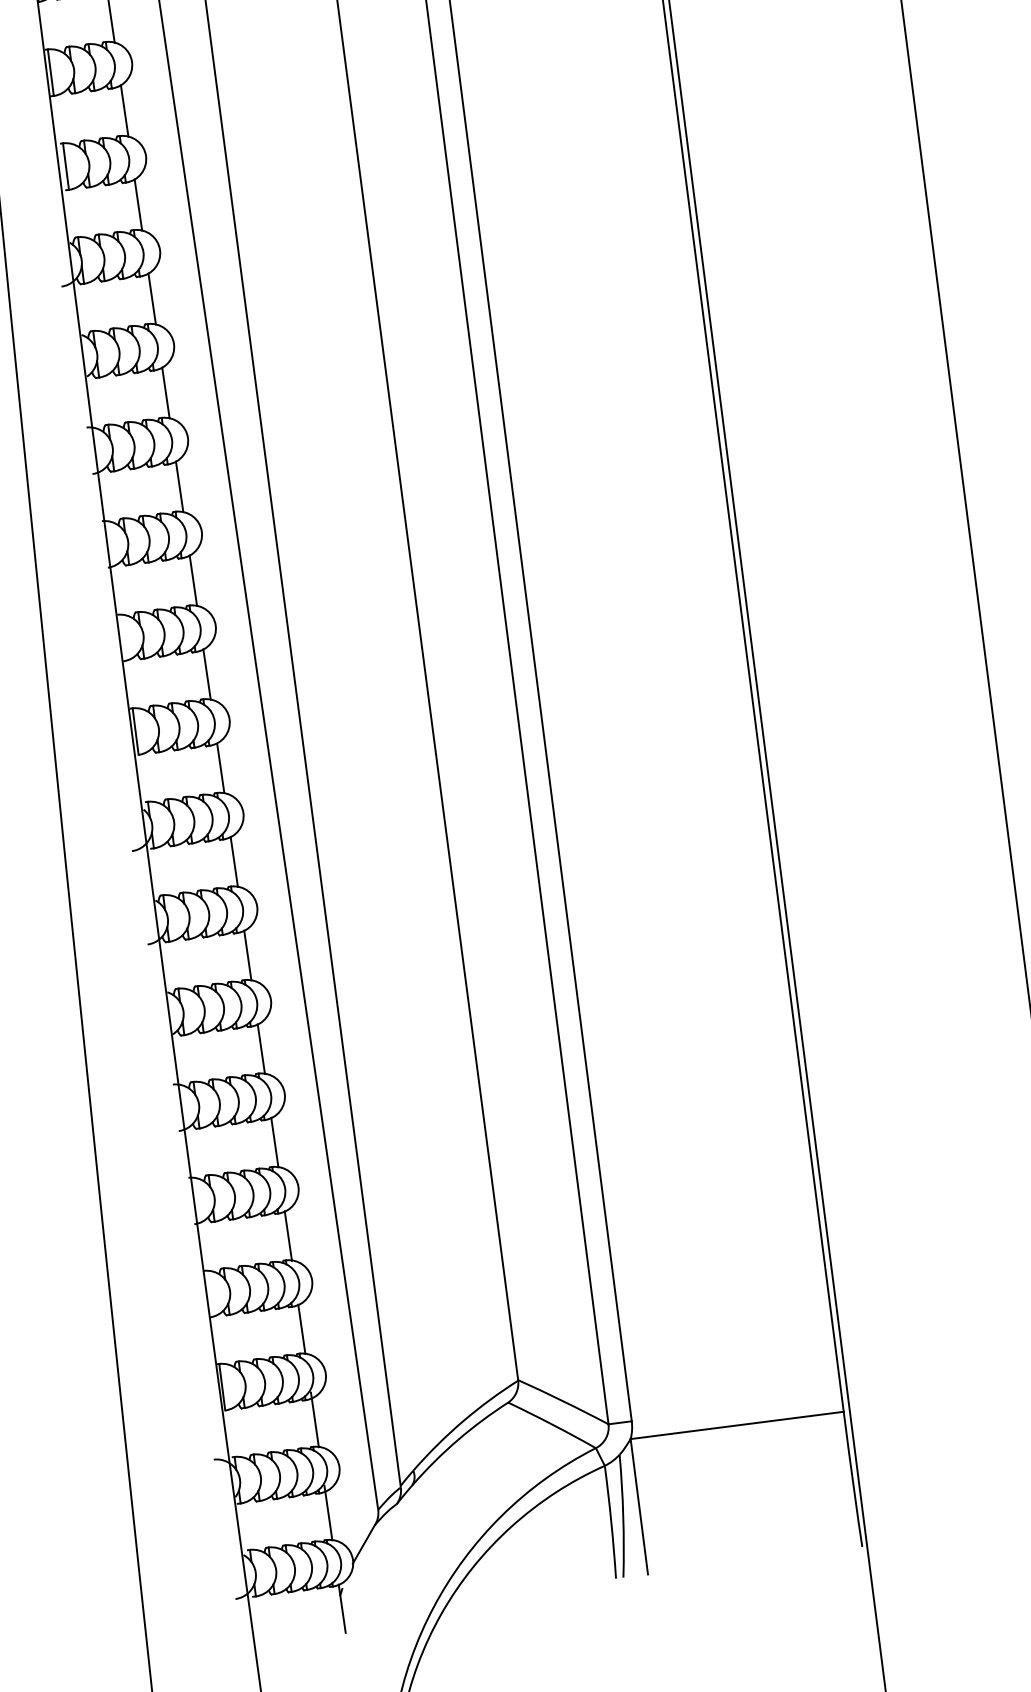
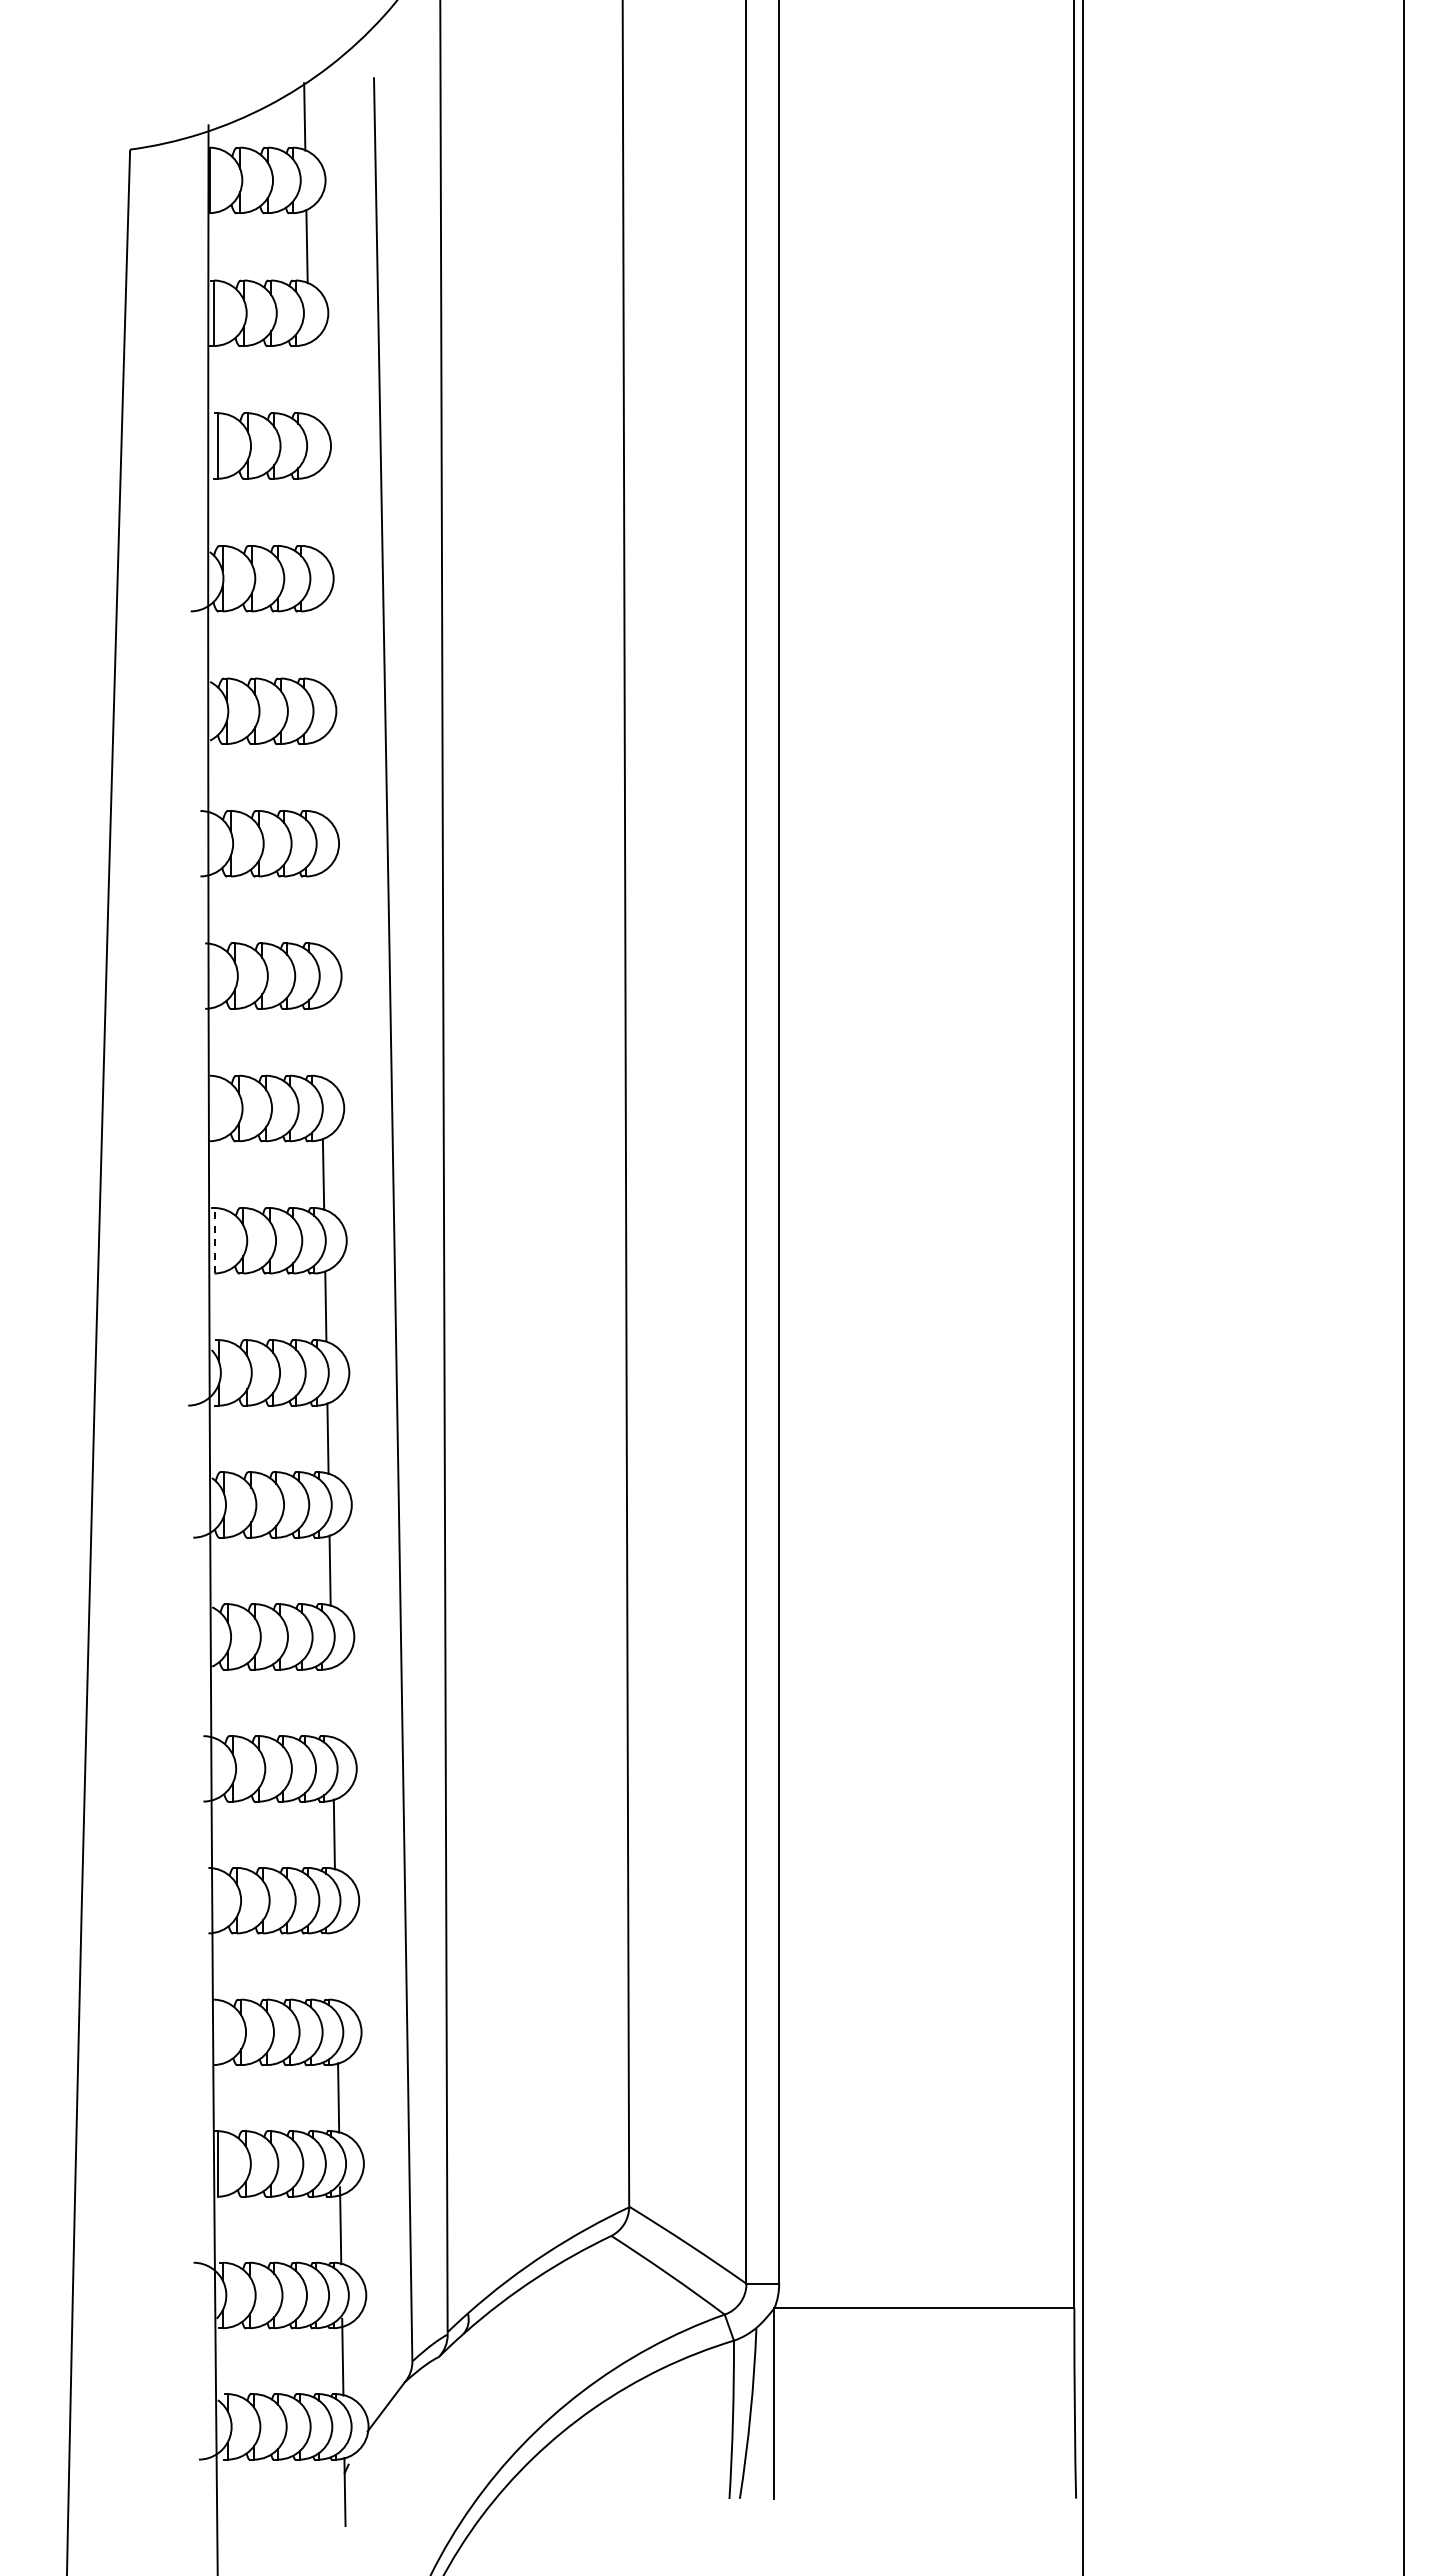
line: (124, 111) -> (309, 379), removed
line: (138, 205) -> (311, 512), removed
line: (151, 298) -> (313, 644), removed
line: (165, 392) -> (316, 776), removed
line: (179, 486) -> (318, 909), removed
line: (192, 580) -> (320, 1041), removed
line: (135, 731) -> (214, 1240), solid -> dashed
line: (260, 1049) -> (331, 1702), removed
line: (288, 1236) -> (336, 1966), removed

